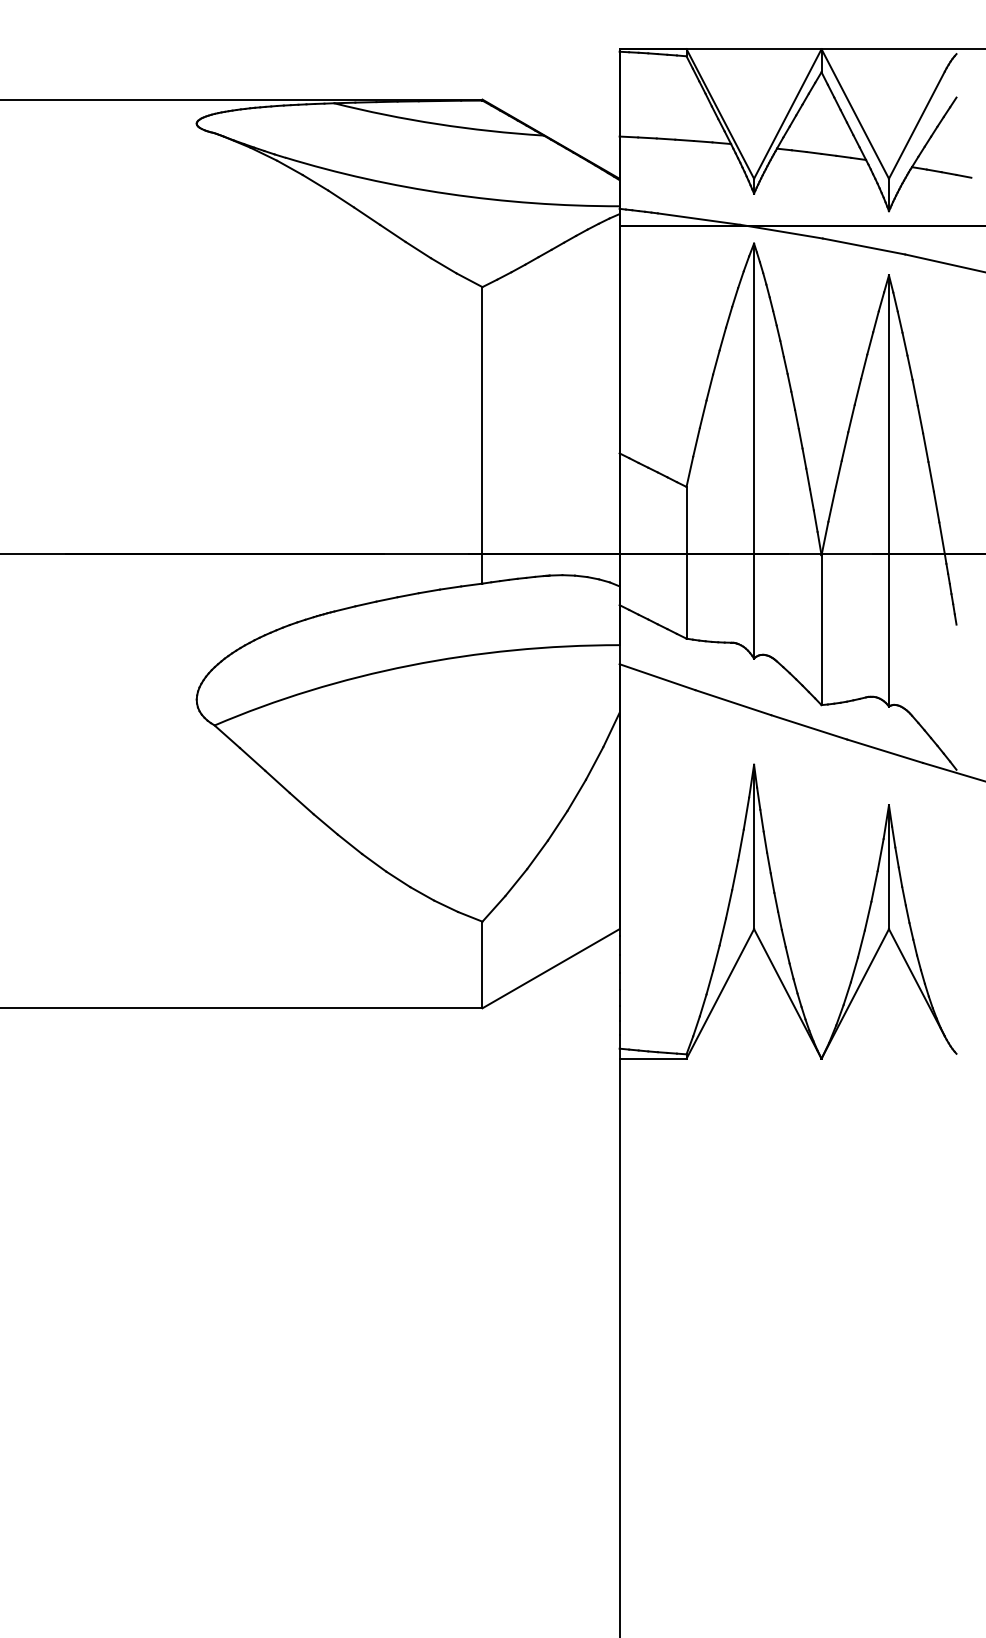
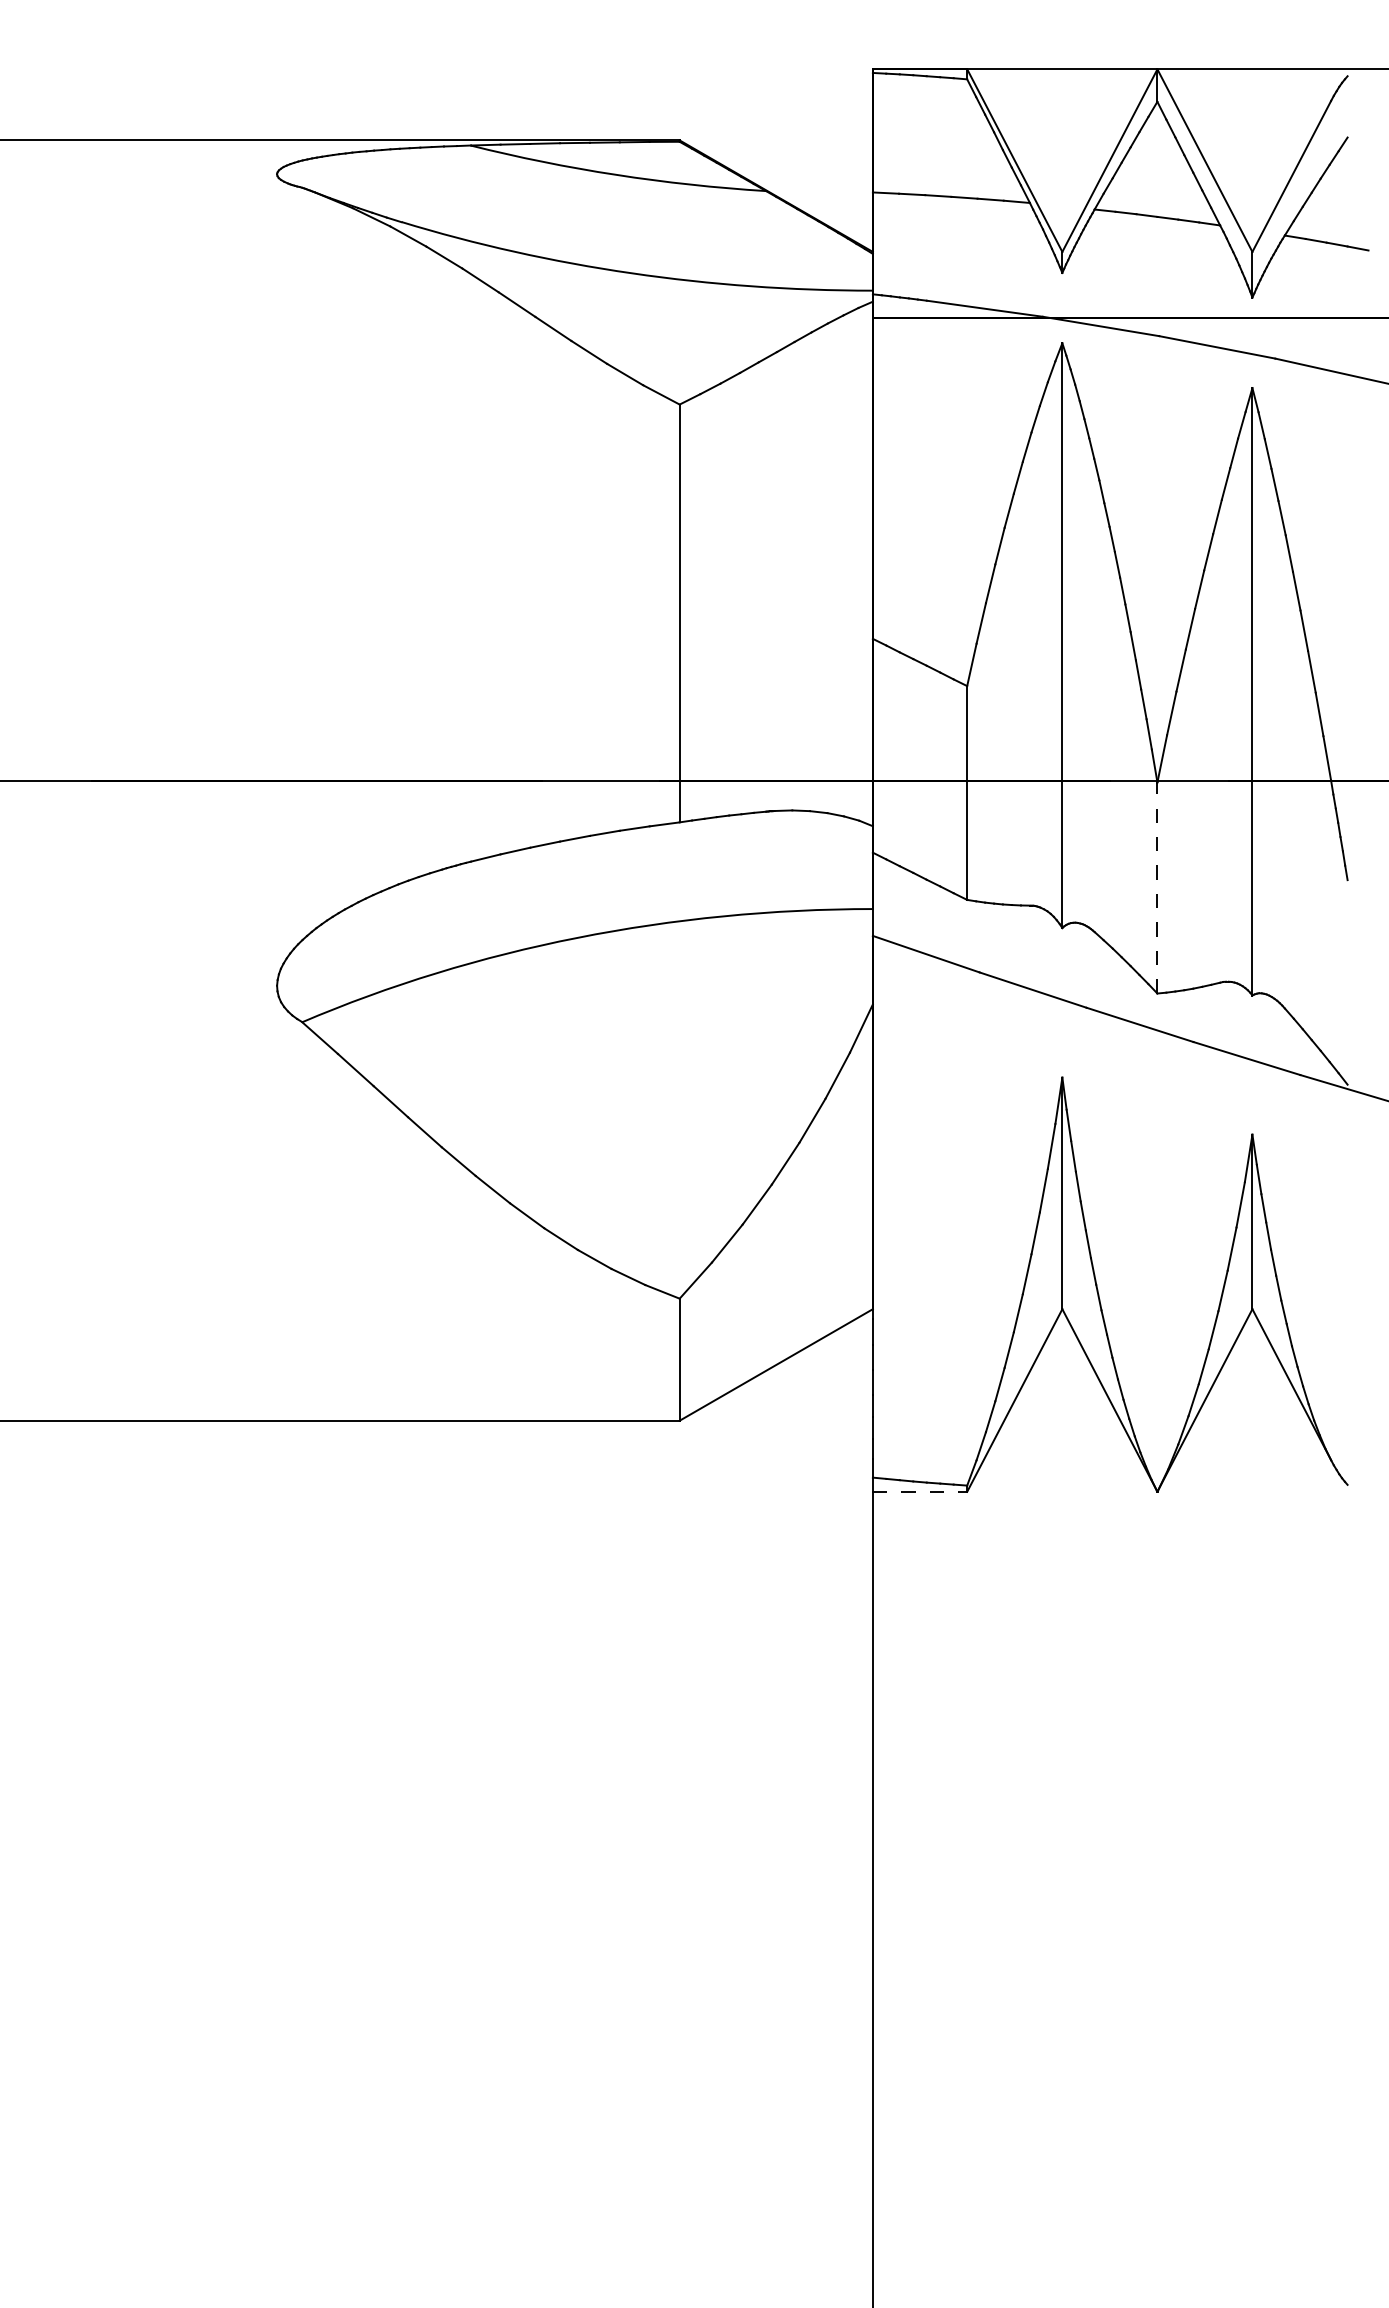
line: (821, 630) -> (1157, 888), solid -> dashed
line: (653, 1058) -> (920, 1491), solid -> dashed

